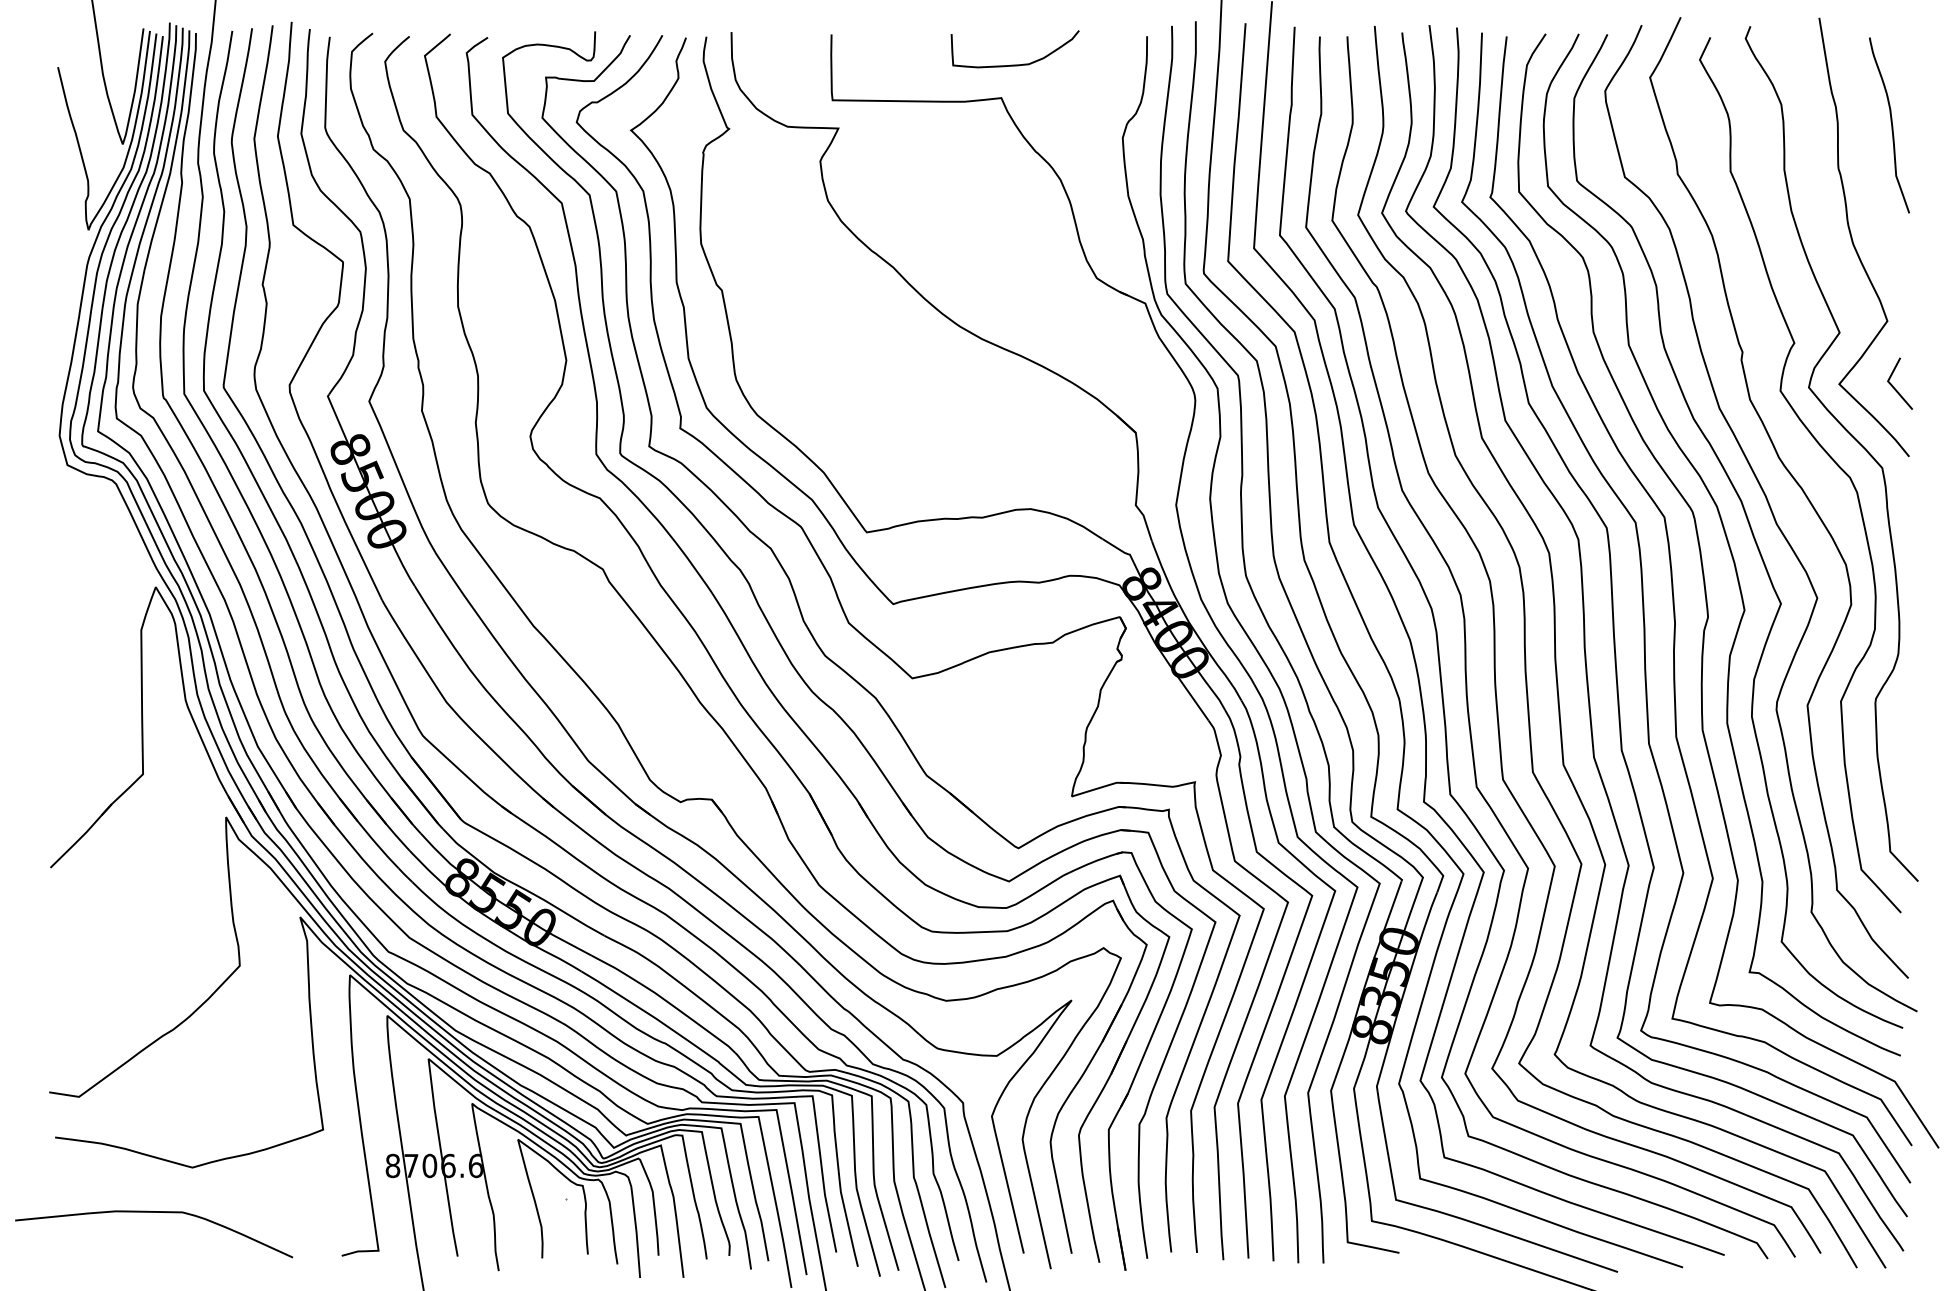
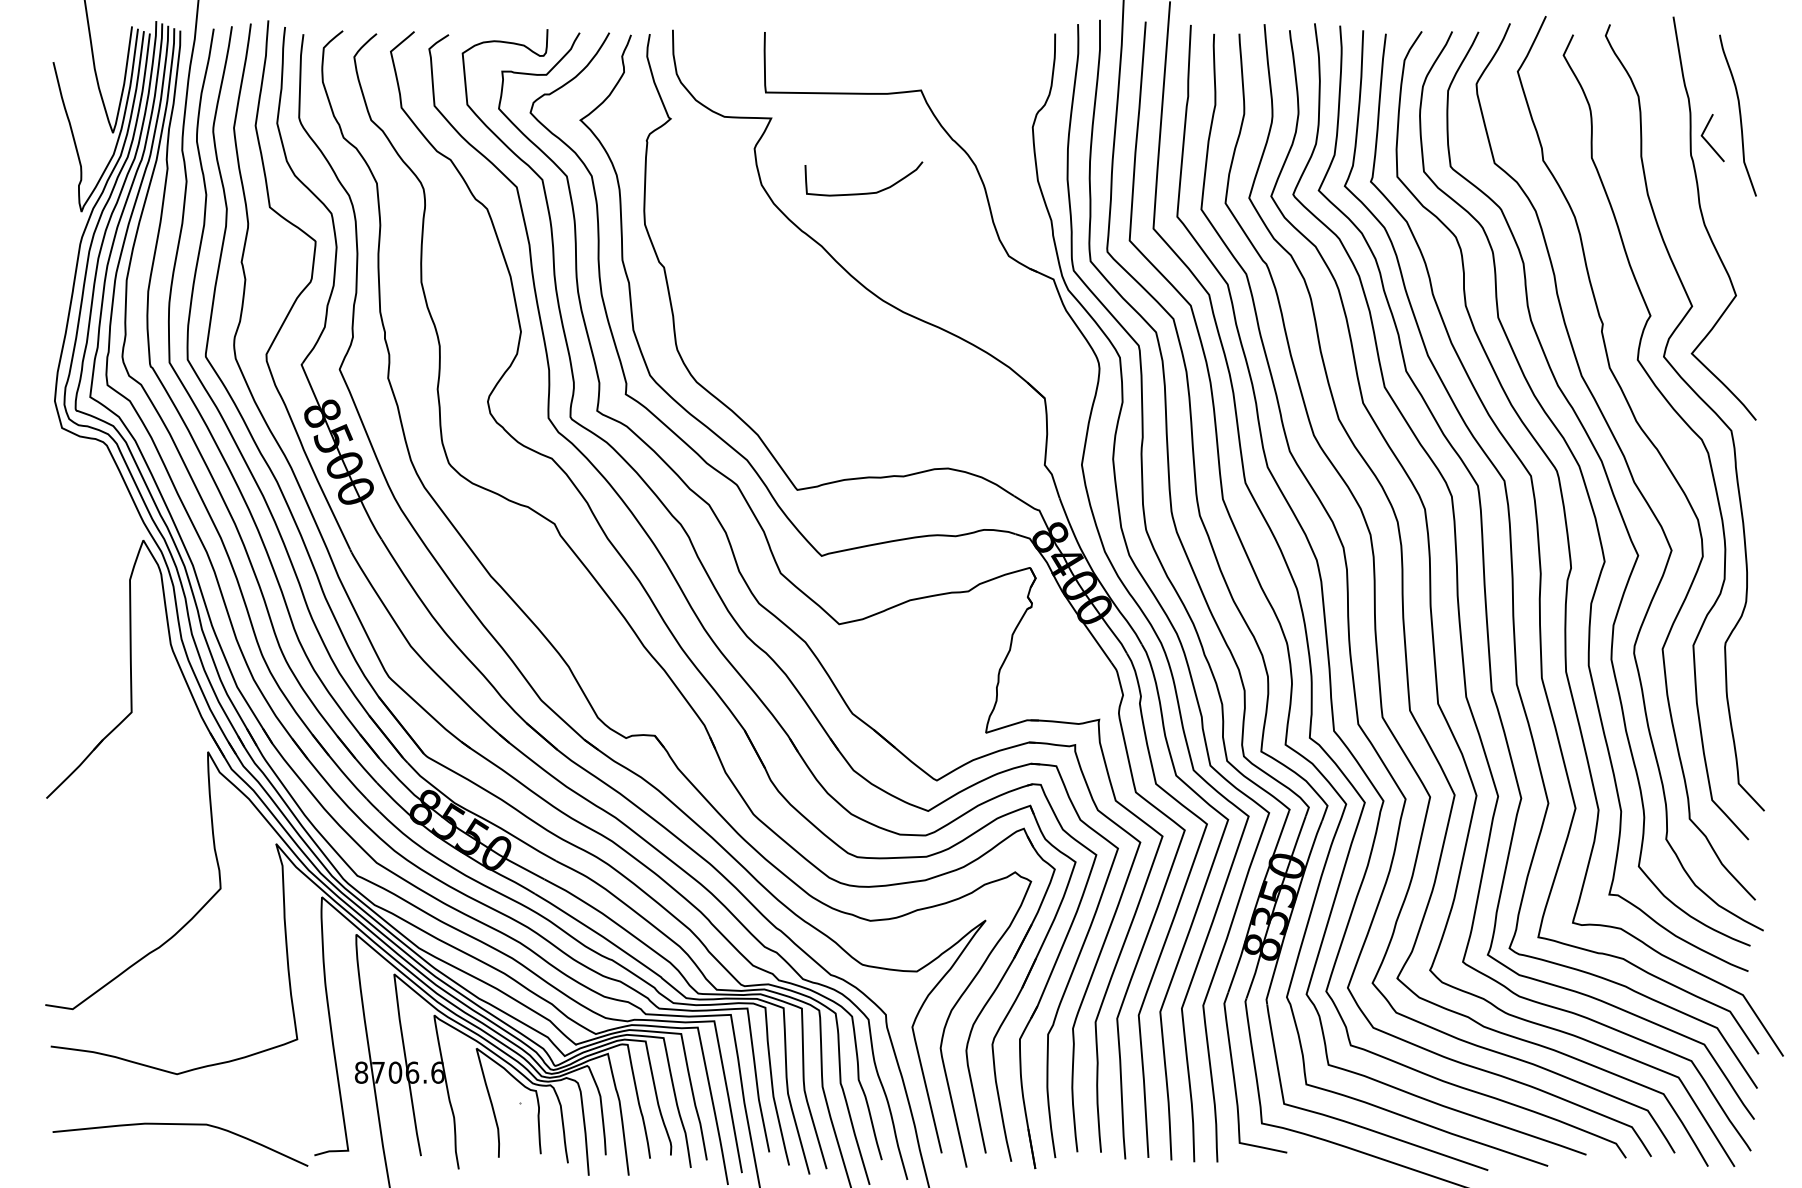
curve: (1014, 64) -> (863, 192), moved
line: (1893, 385) -> (1706, 139), moved
curve: (154, 1212) -> (180, 1124), moved

